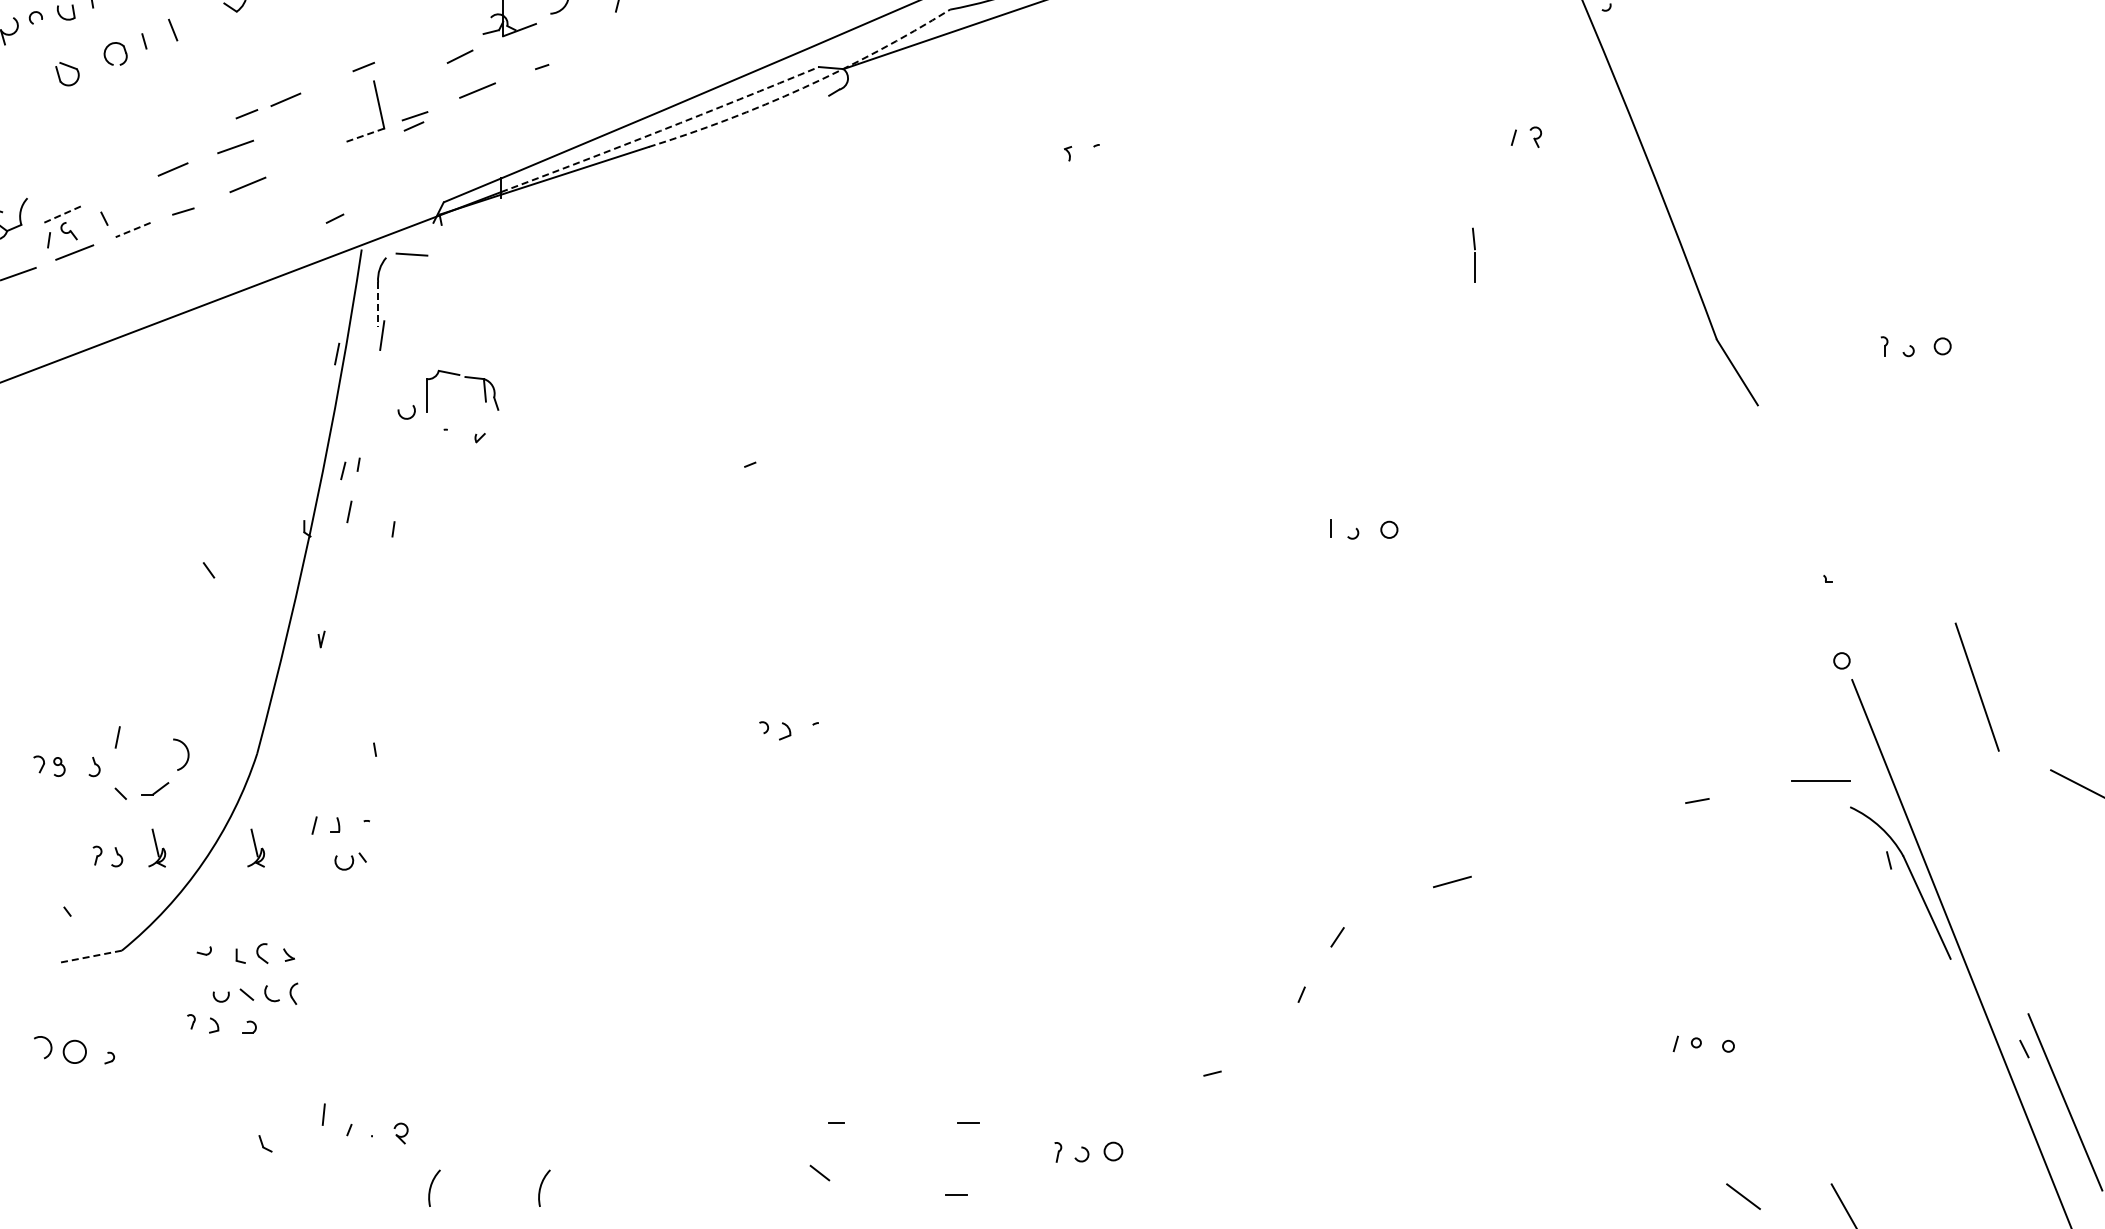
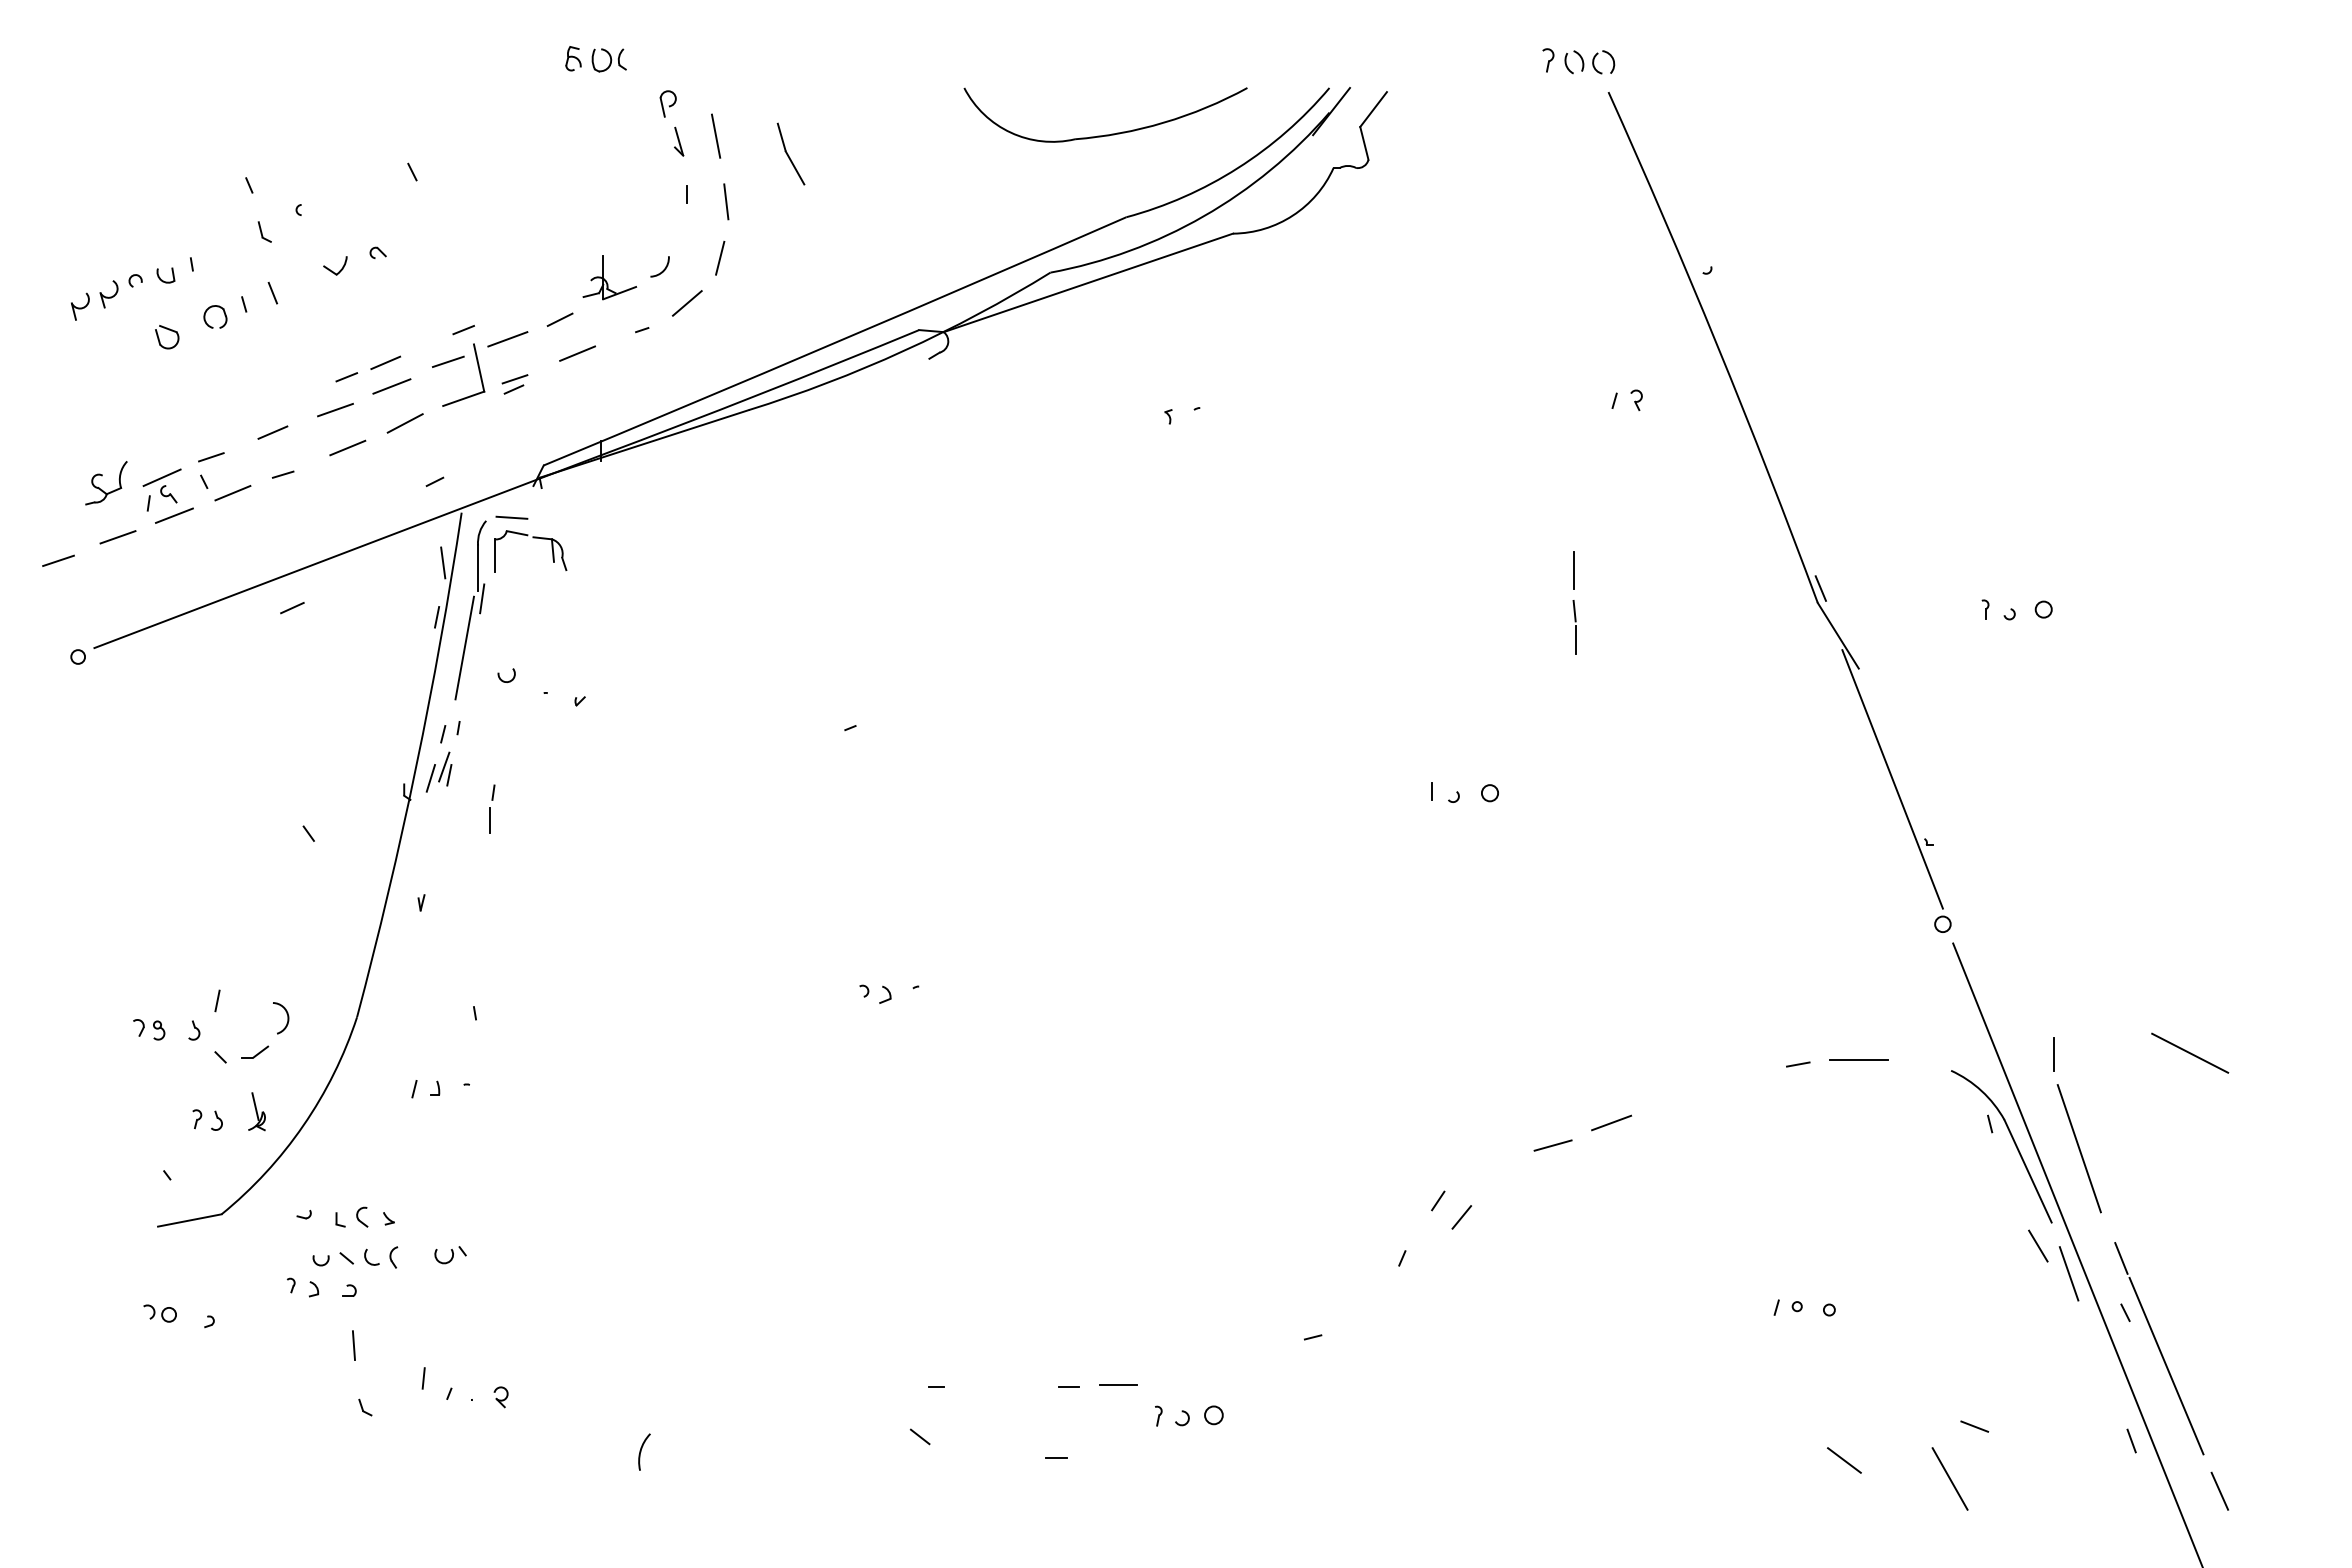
line: (586, 40) -> (686, 303), added
line: (407, 76) -> (507, 339), added
arc: (804, 87) -> (904, 350), dashed -> solid
line: (347, 98) -> (447, 361), added
line: (291, 123) -> (391, 386), added
arc: (660, 130) -> (760, 393), dashed -> solid
line: (363, 135) -> (463, 398), dashed -> solid
line: (304, 160) -> (404, 423), added
line: (111, 194) -> (211, 457), added
line: (61, 215) -> (161, 478), dashed -> solid
line: (132, 230) -> (232, 493), dashed -> solid
part: (1473, 255) -> (1574, 627), moved
line: (343, 299) -> (443, 562), added
line: (378, 305) -> (478, 568), dashed -> solid
line: (1472, 306) -> (1573, 569), added
line: (1719, 325) -> (1820, 588), added
line: (192, 344) -> (292, 607), added
part: (465, 378) -> (533, 538), moved
line: (364, 384) -> (464, 647), added
line: (344, 503) -> (444, 766), added
line: (330, 515) -> (430, 778), added
line: (1791, 516) -> (1892, 779), added
line: (390, 557) -> (490, 820), added
line: (1976, 687) -> (2078, 1148), moved
line: (1820, 779) -> (1858, 1059), moved
line: (1952, 789) -> (2053, 1053), added
part: (255, 847) -> (355, 1111), removed
line: (1510, 858) -> (1611, 1122), added
part: (350, 861) -> (450, 1255), moved
line: (1360, 953) -> (1461, 1217), added
line: (89, 956) -> (189, 1220), dashed -> solid
line: (1937, 981) -> (2038, 1245), added
line: (2020, 994) -> (2121, 1258), added
line: (1967, 1009) -> (2068, 1273), added
part: (59, 1049) -> (159, 1313), size x0.62
line: (253, 1081) -> (353, 1345), added
line: (1017, 1120) -> (1117, 1384), added
line: (1873, 1162) -> (1974, 1426), added
line: (2030, 1176) -> (2131, 1440), added
arc: (431, 1187) -> (531, 1451), removed

